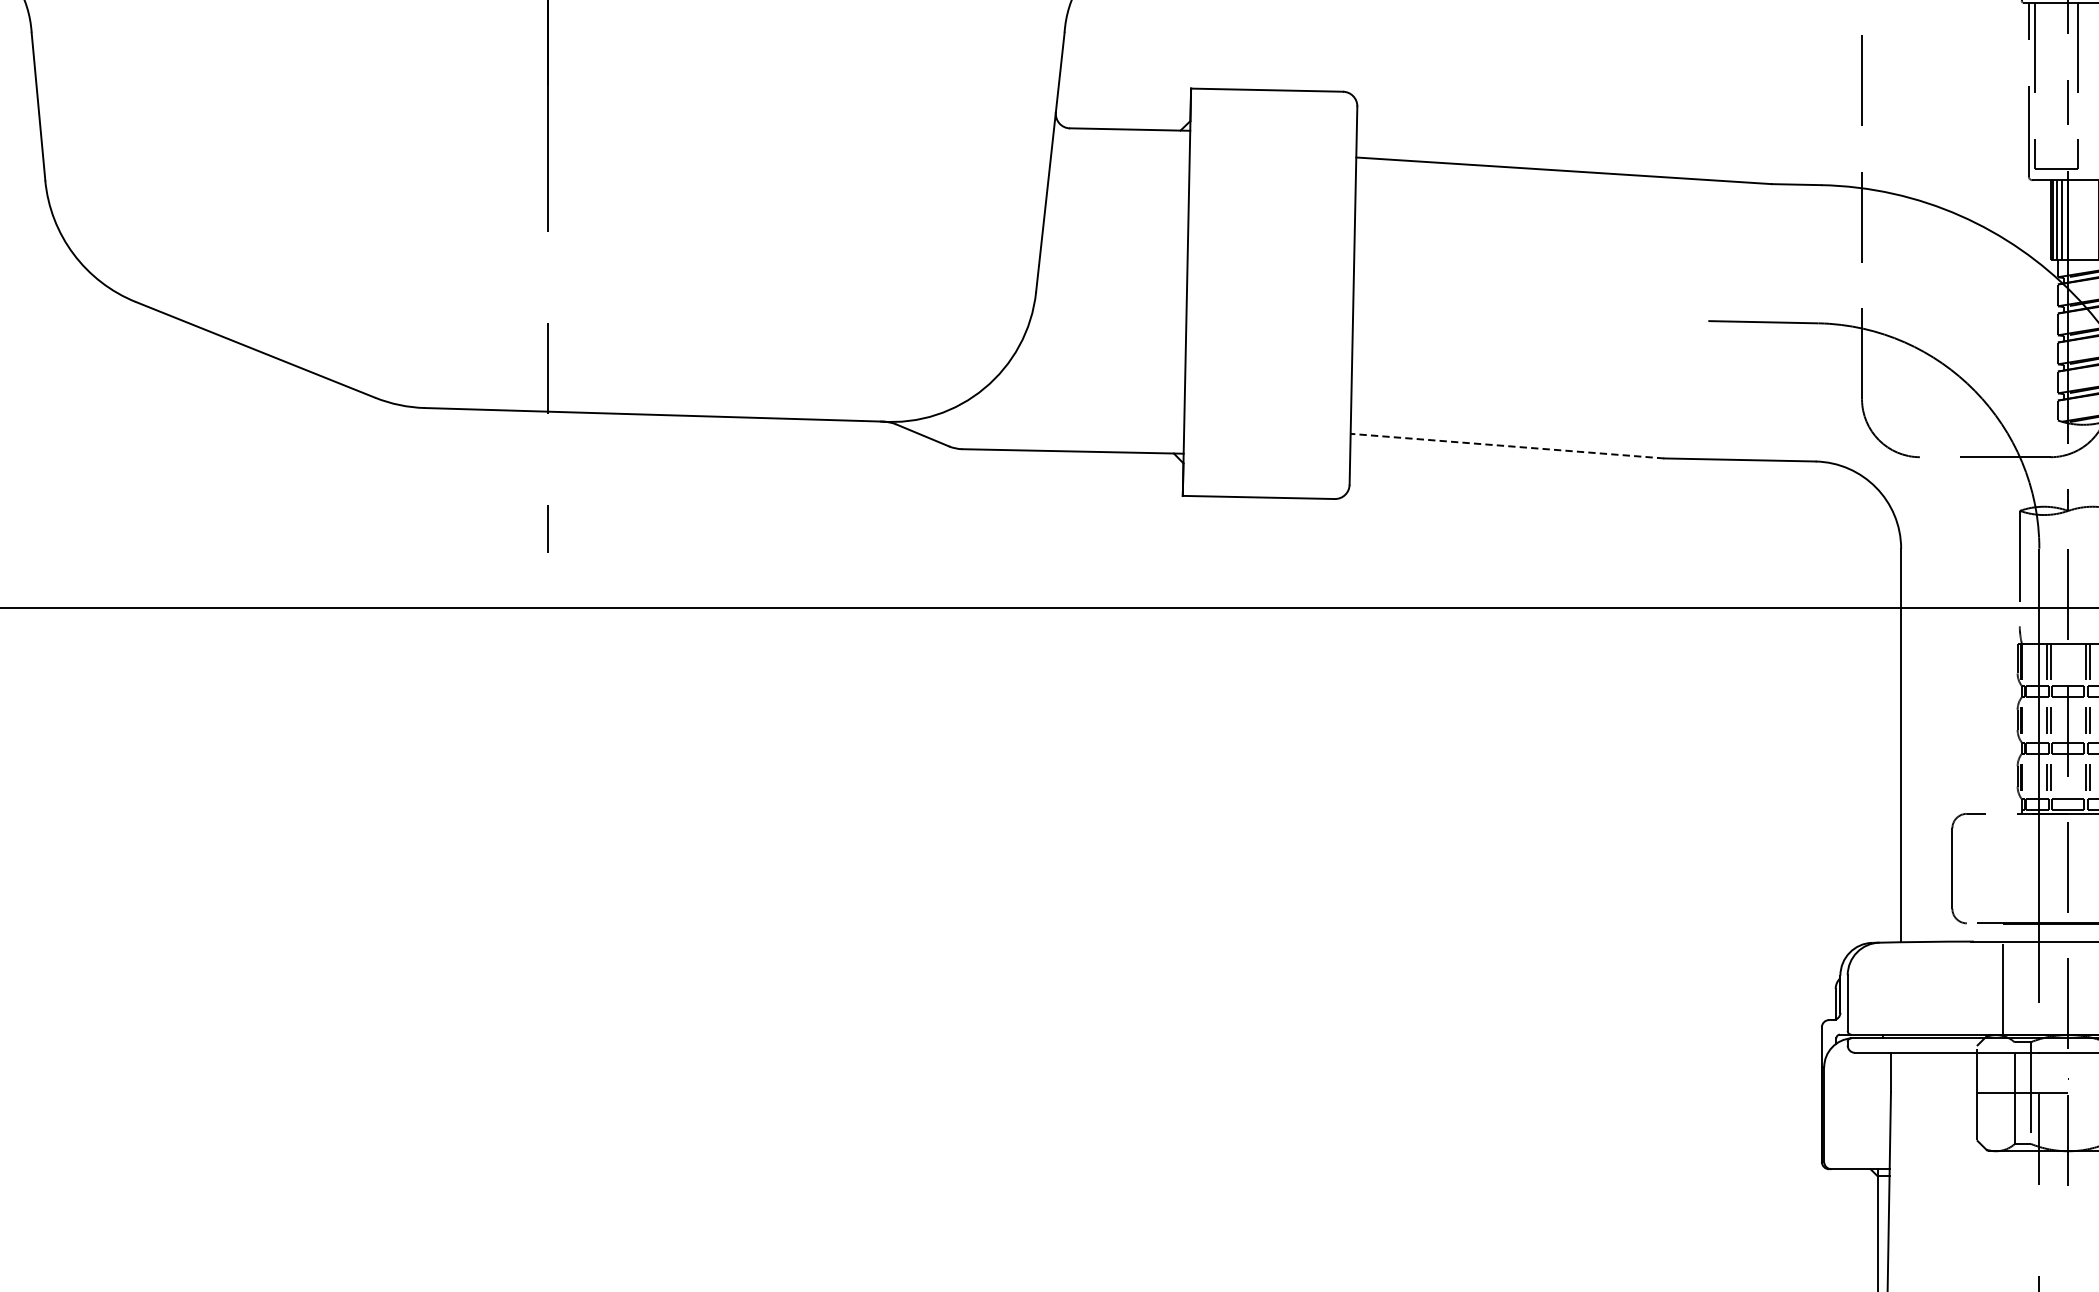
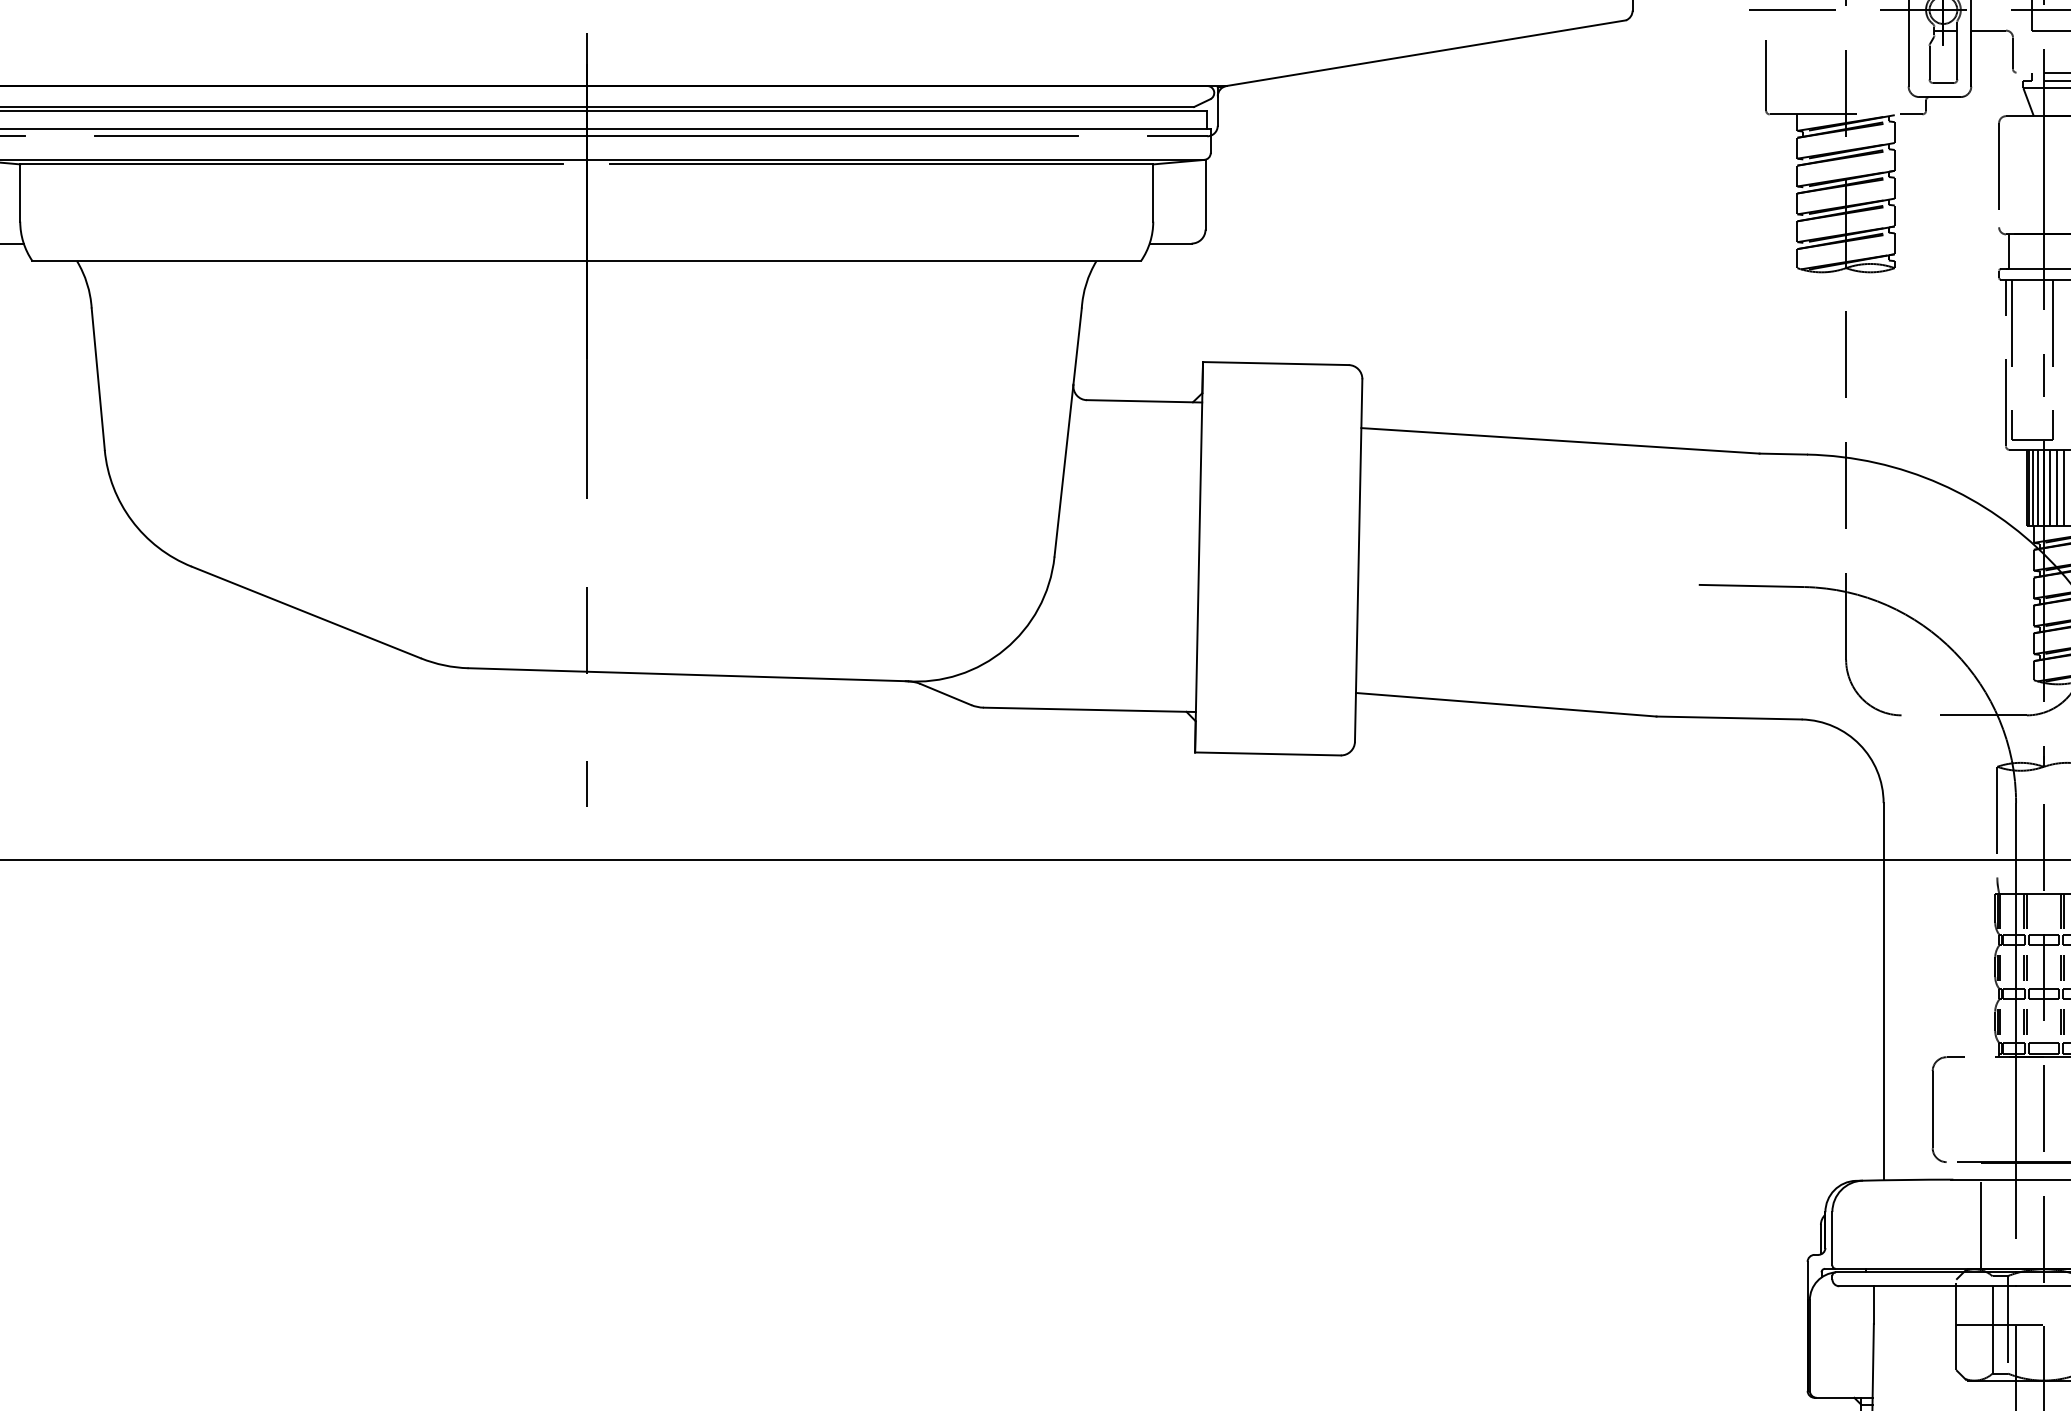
line: (2074, 219) -> (2049, 487), added
line: (2081, 219) -> (2056, 487), added
line: (2089, 219) -> (2064, 487), added
line: (1507, 445) -> (1506, 704), dashed -> solid

